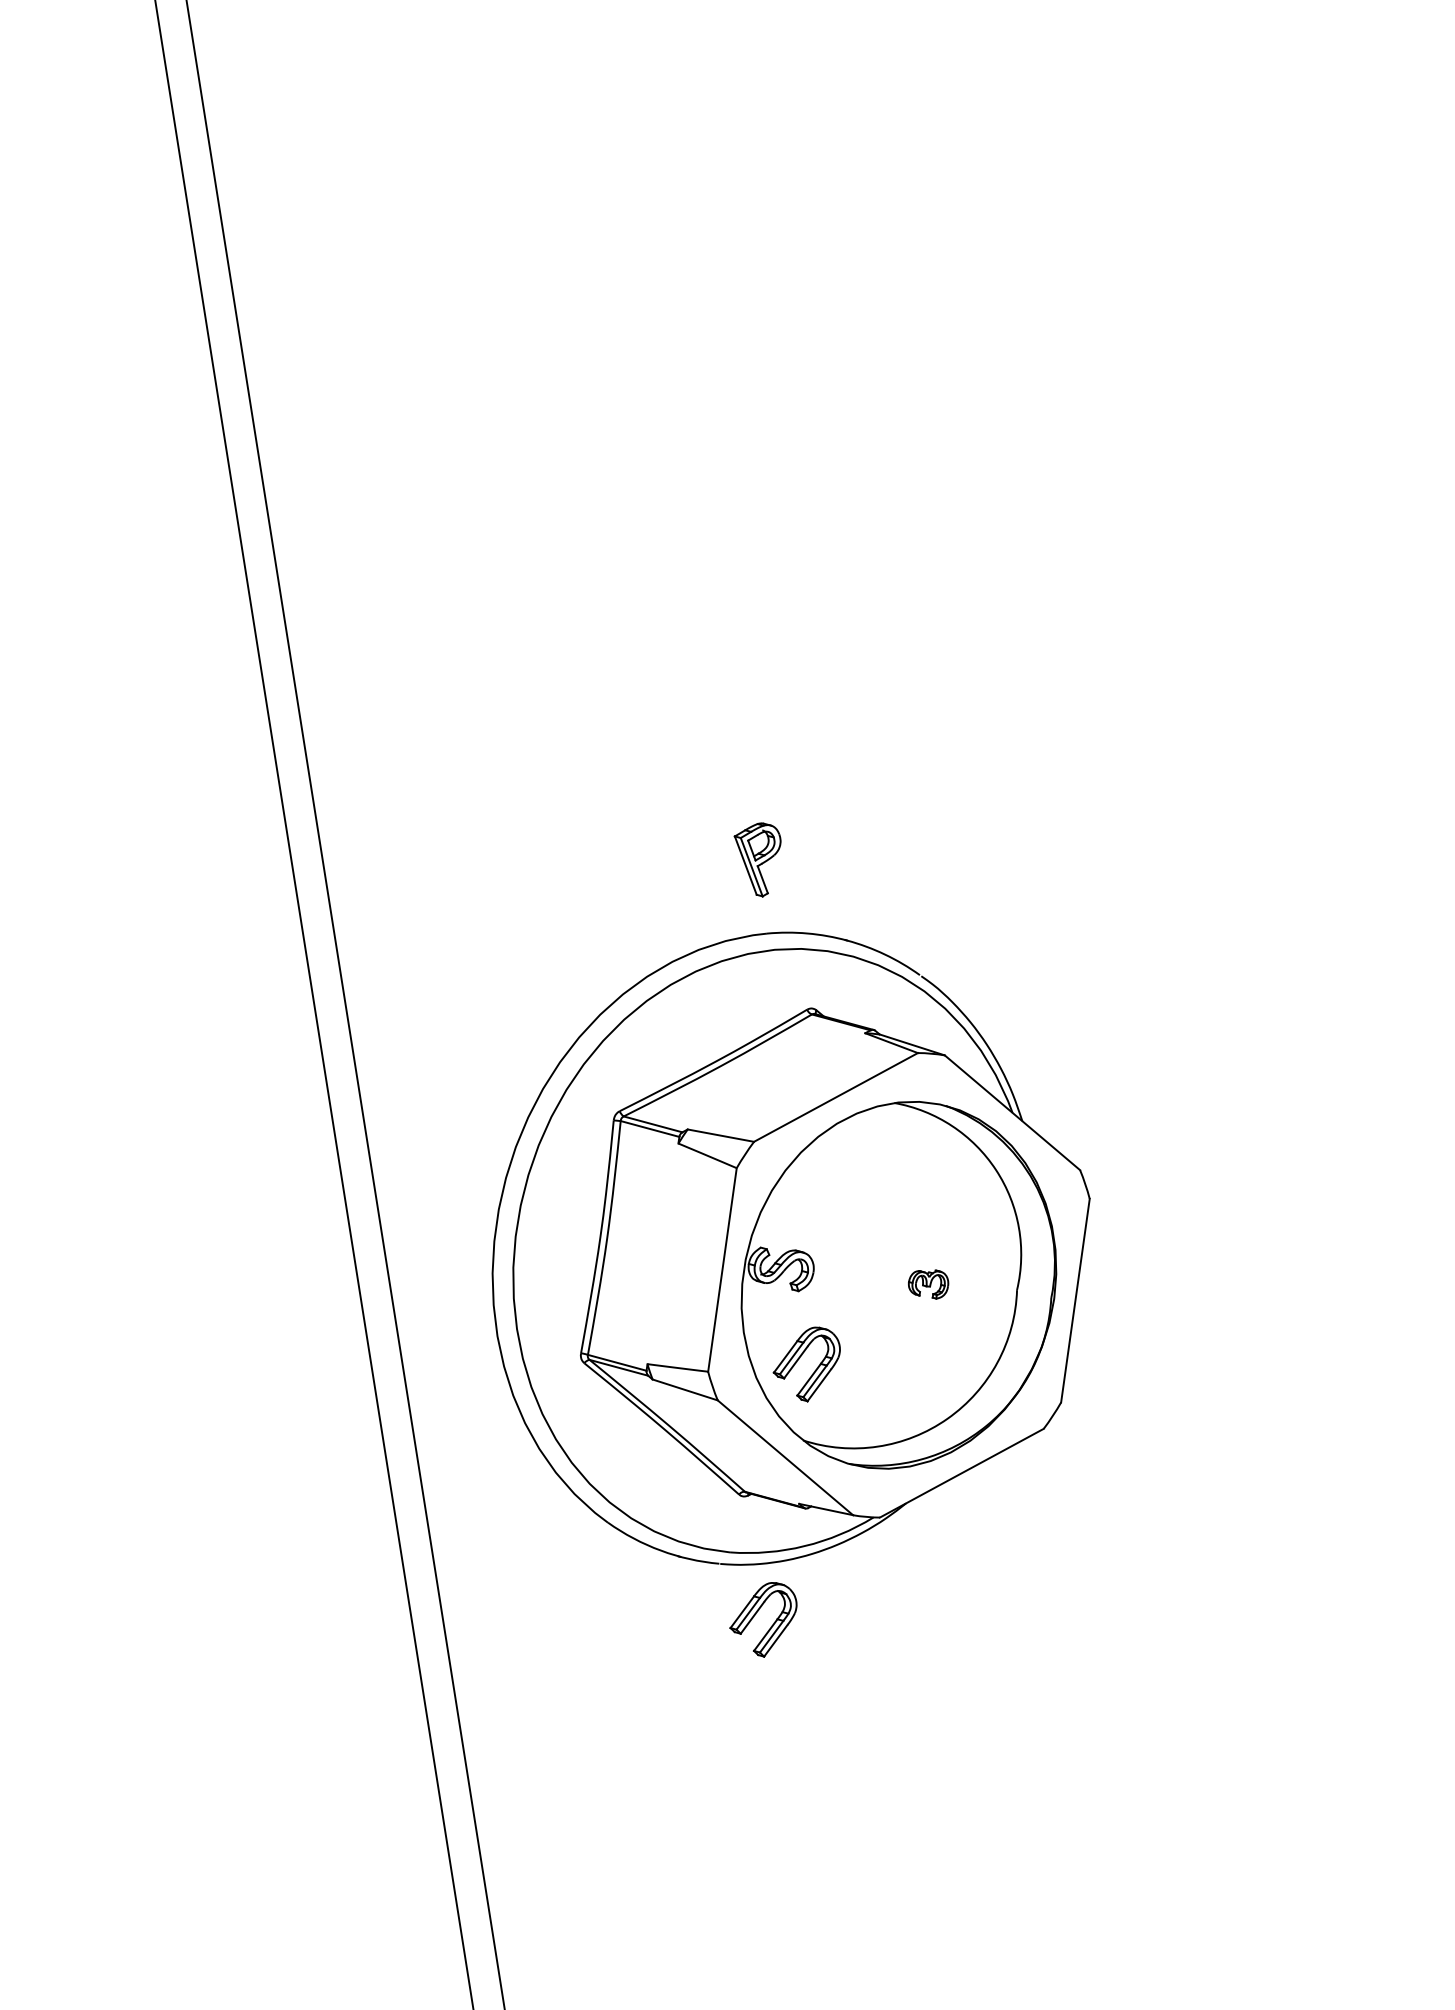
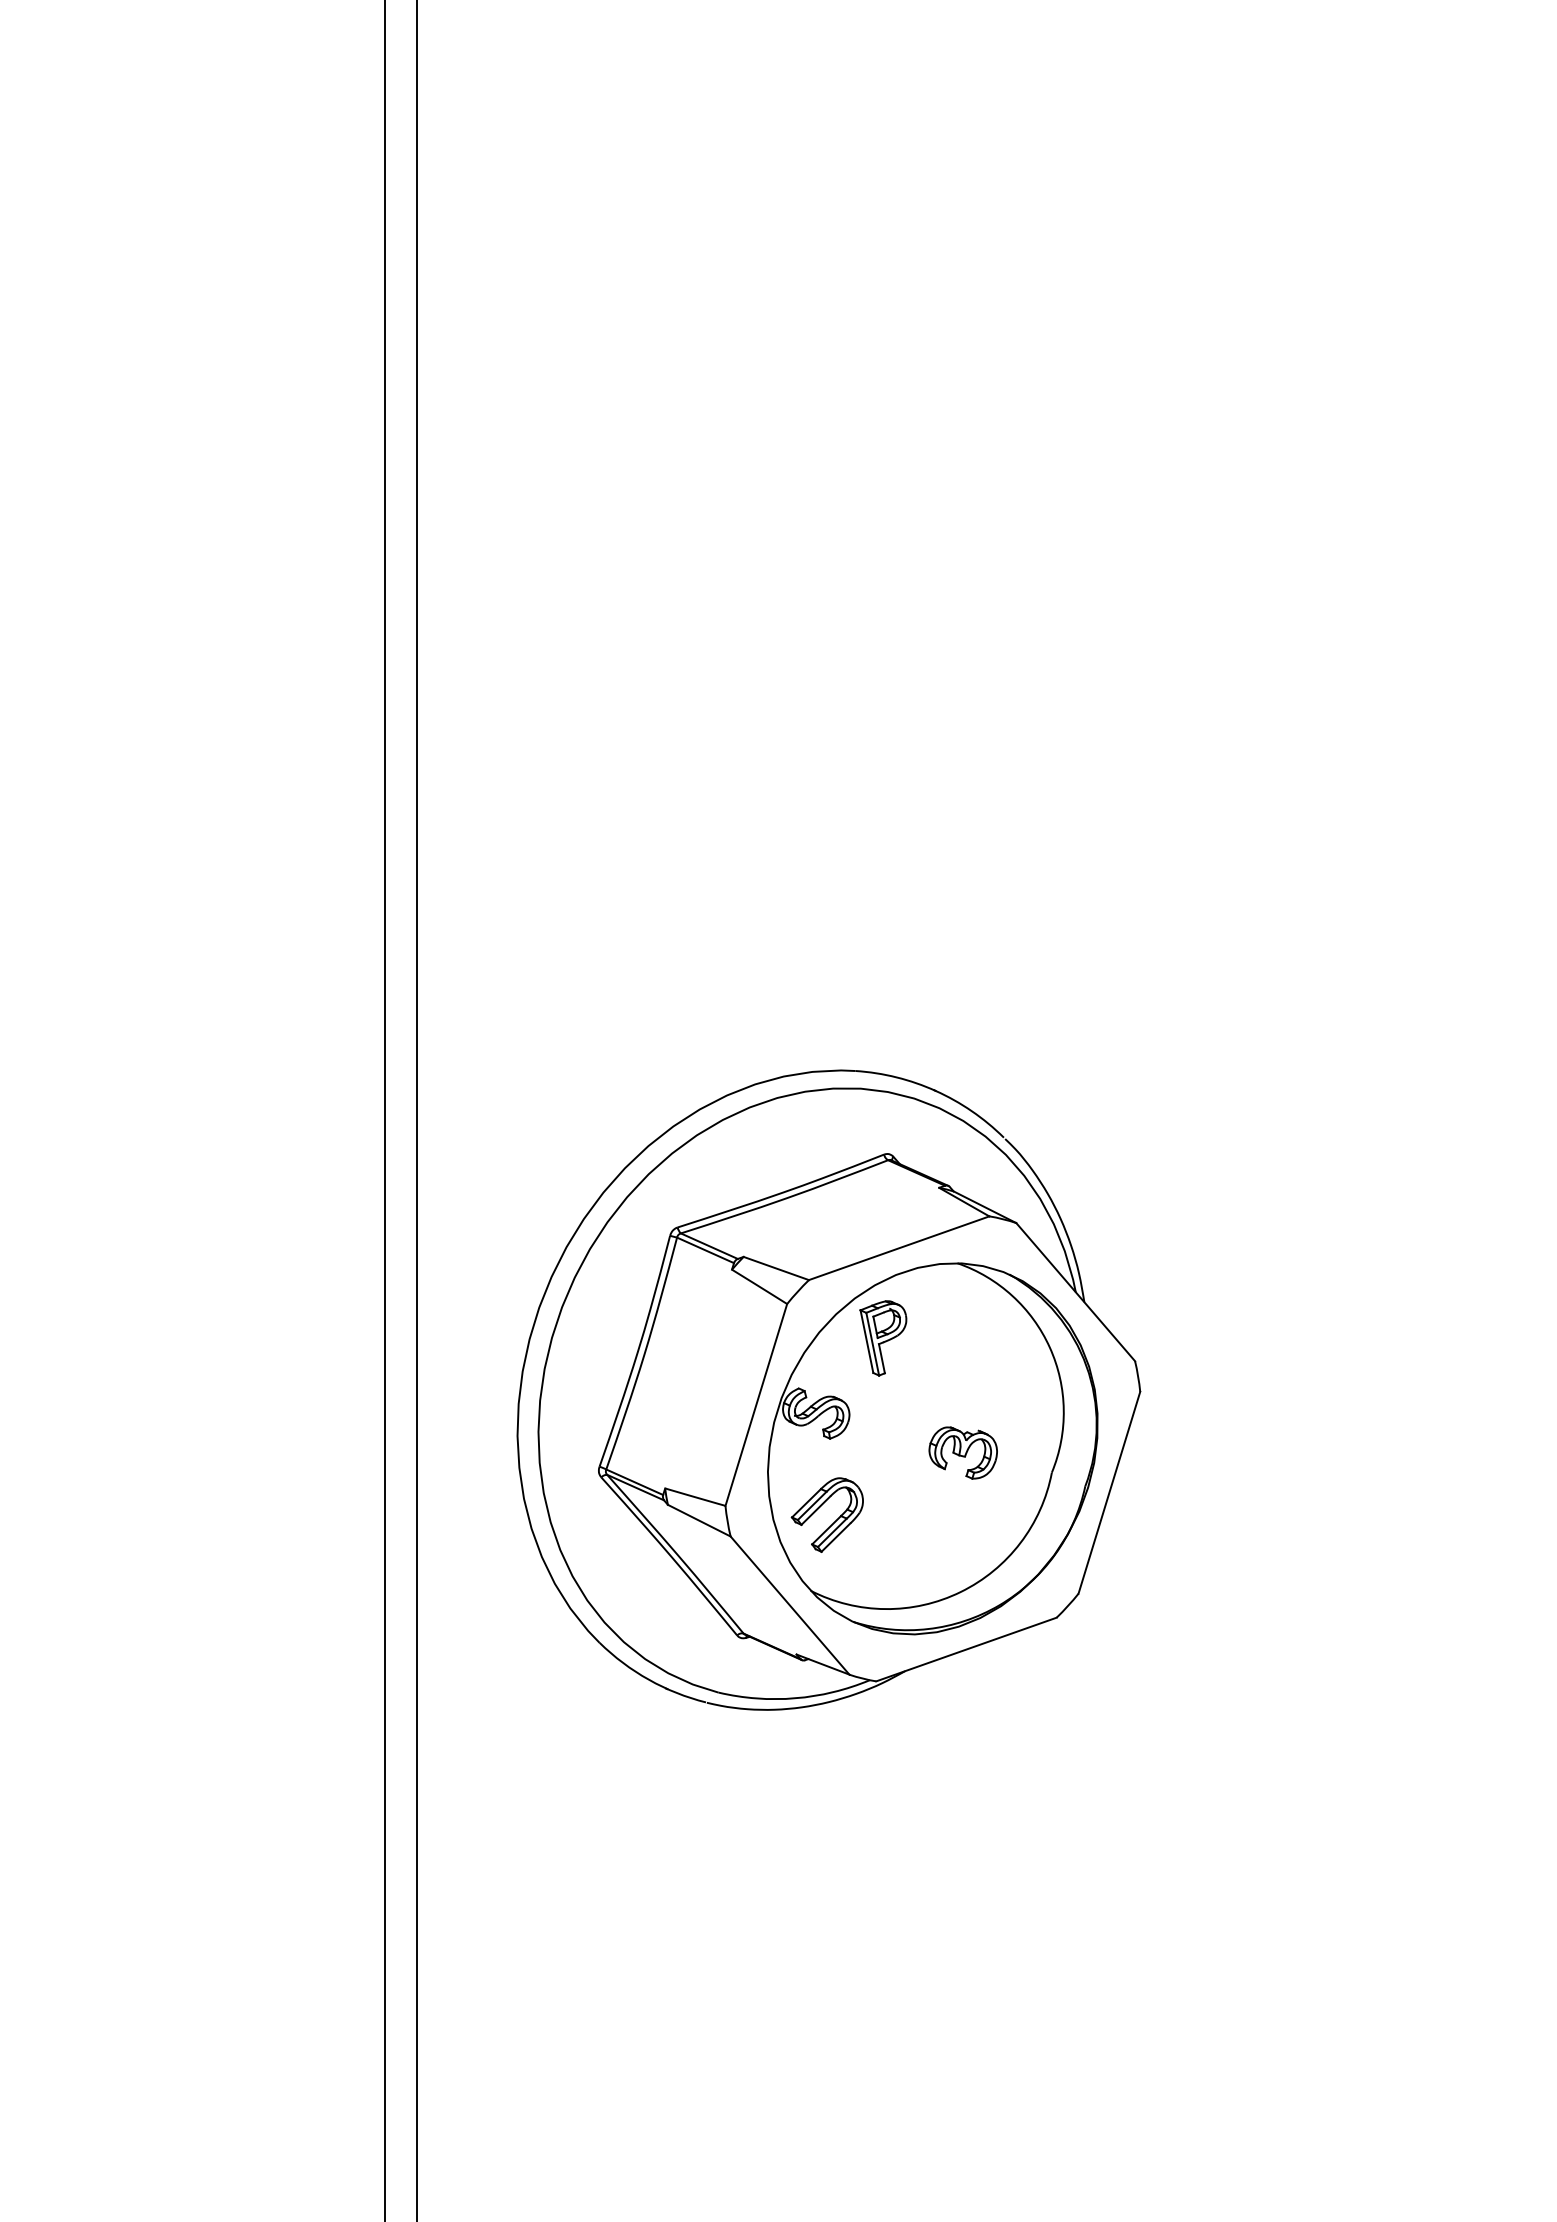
part: (761, 860) -> (883, 1338), moved
part: (928, 1284) -> (962, 1452), size x1.67
part: (756, 1614) -> (735, 1759), removed

